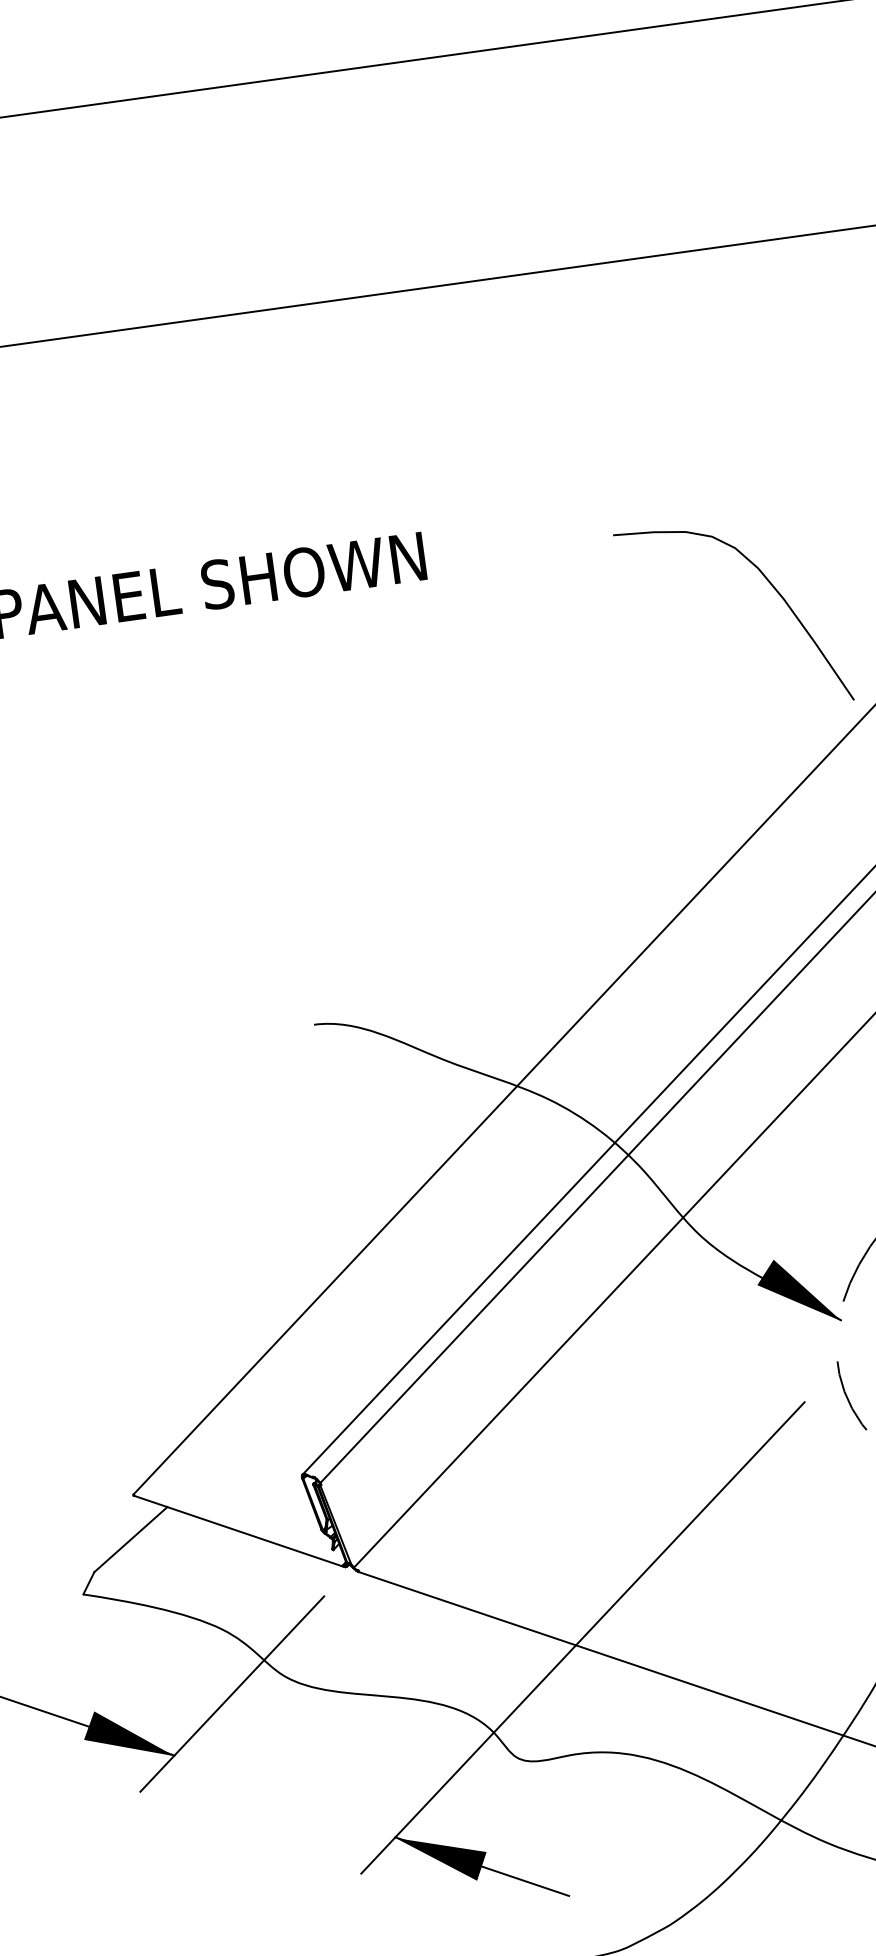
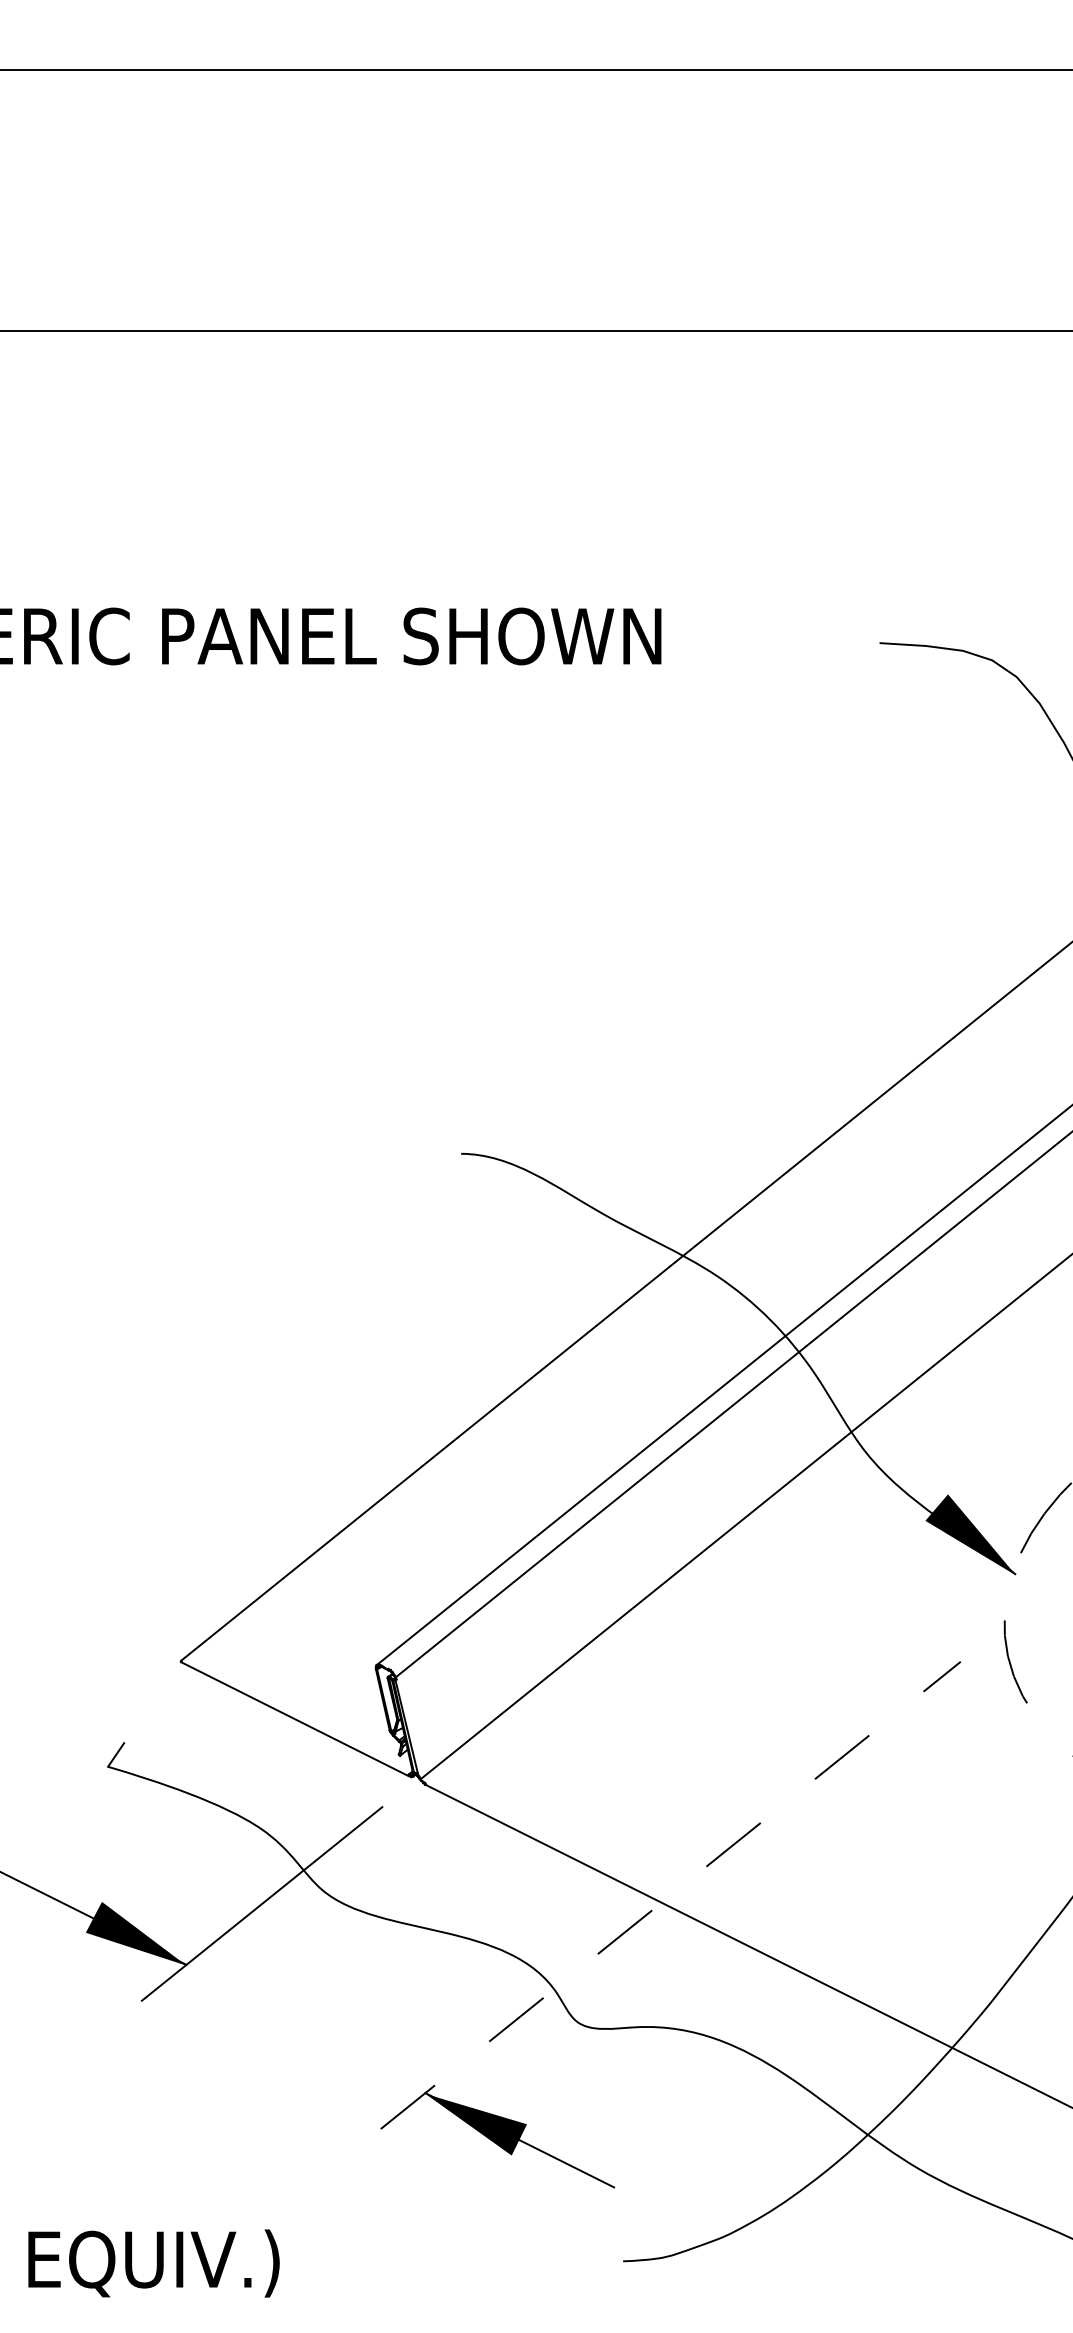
line: (130, 1539) -> (170, 1711), removed
line: (583, 1637) -> (671, 1895), solid -> dashed

